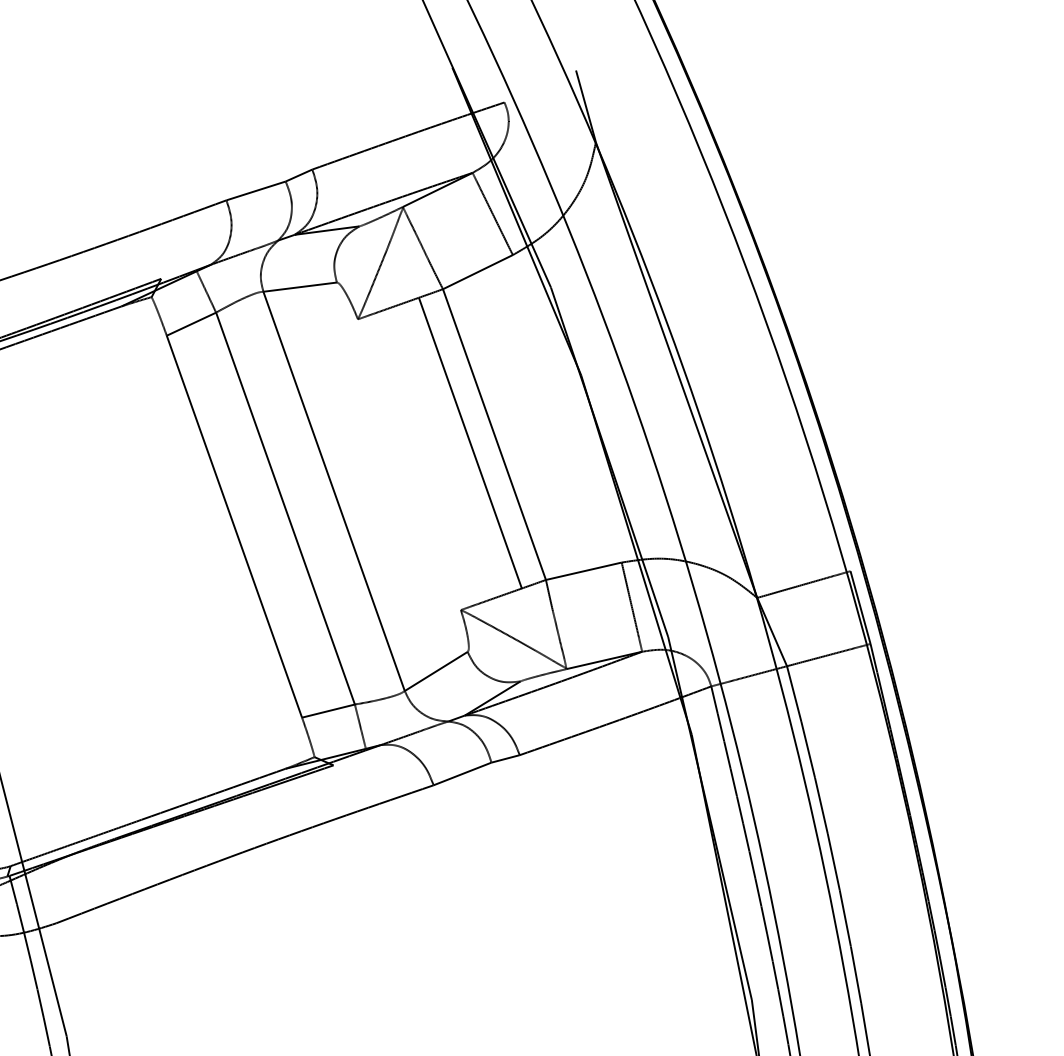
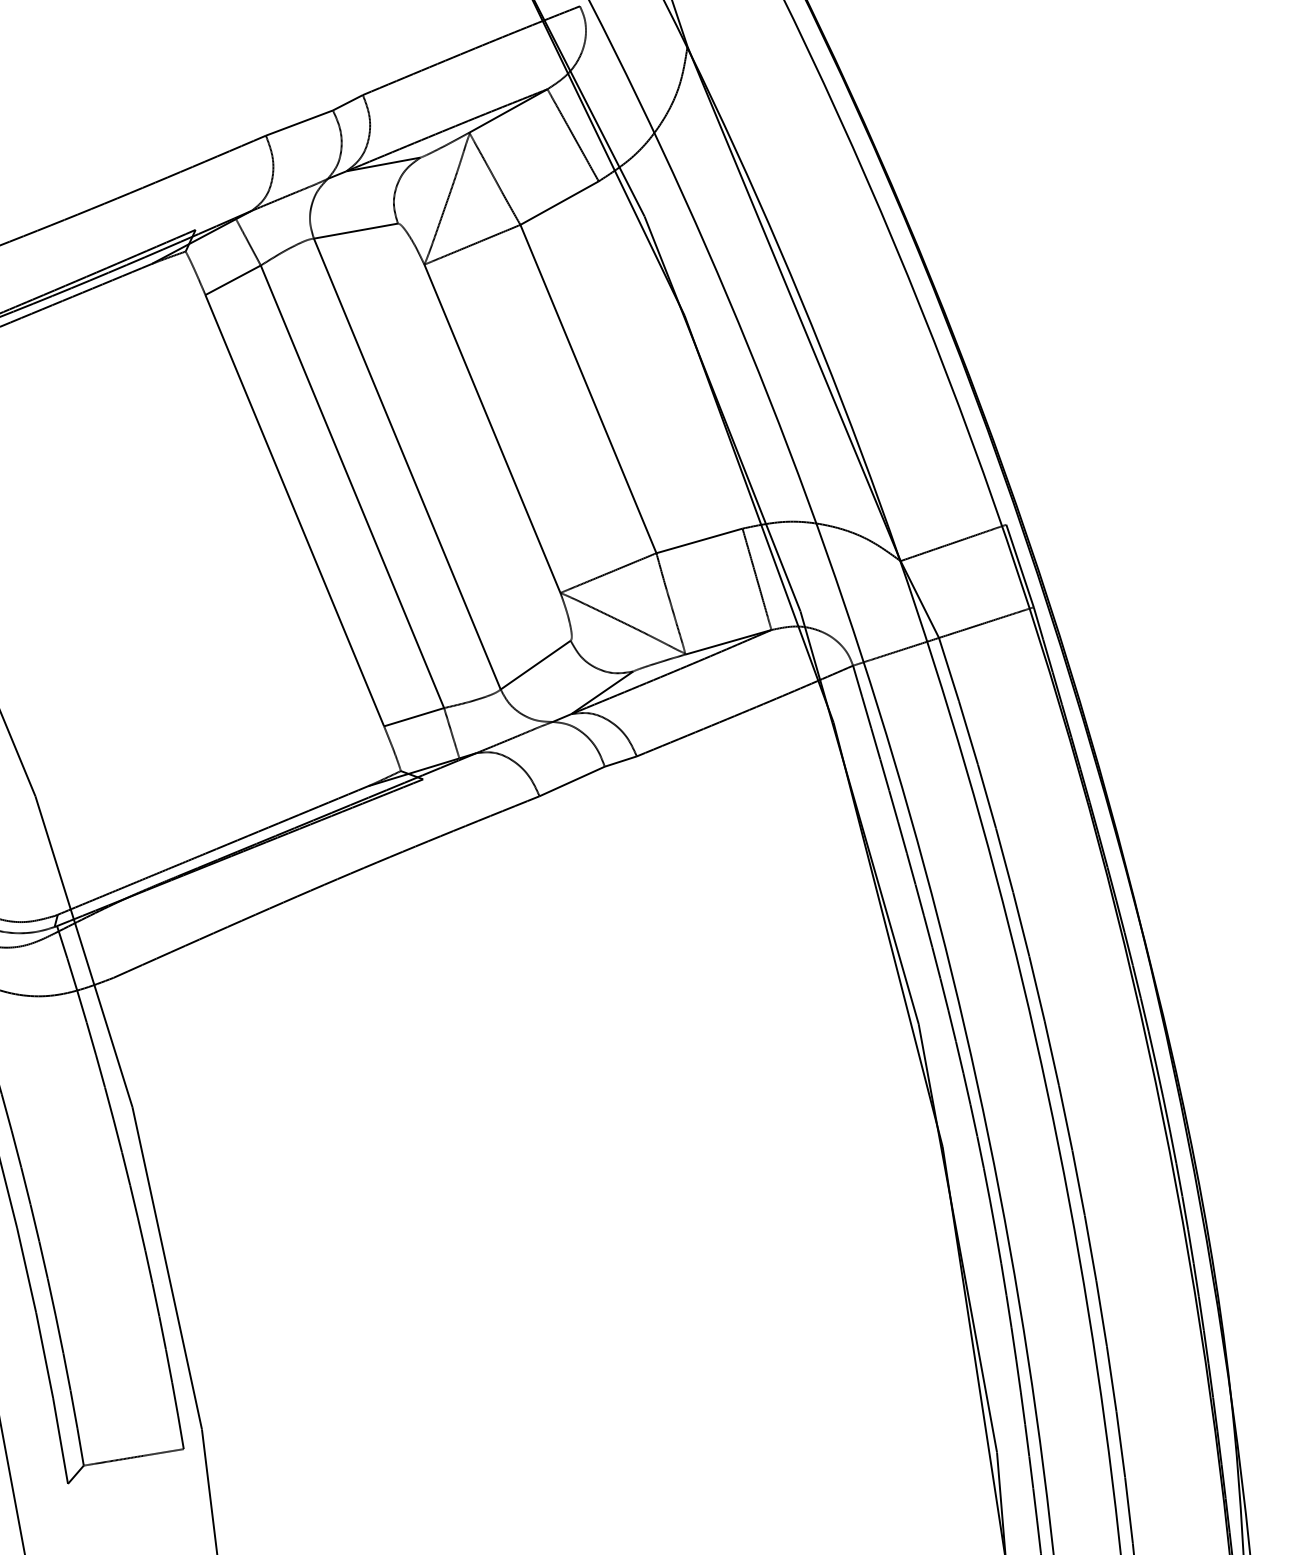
line: (470, 443) -> (492, 428), moved

